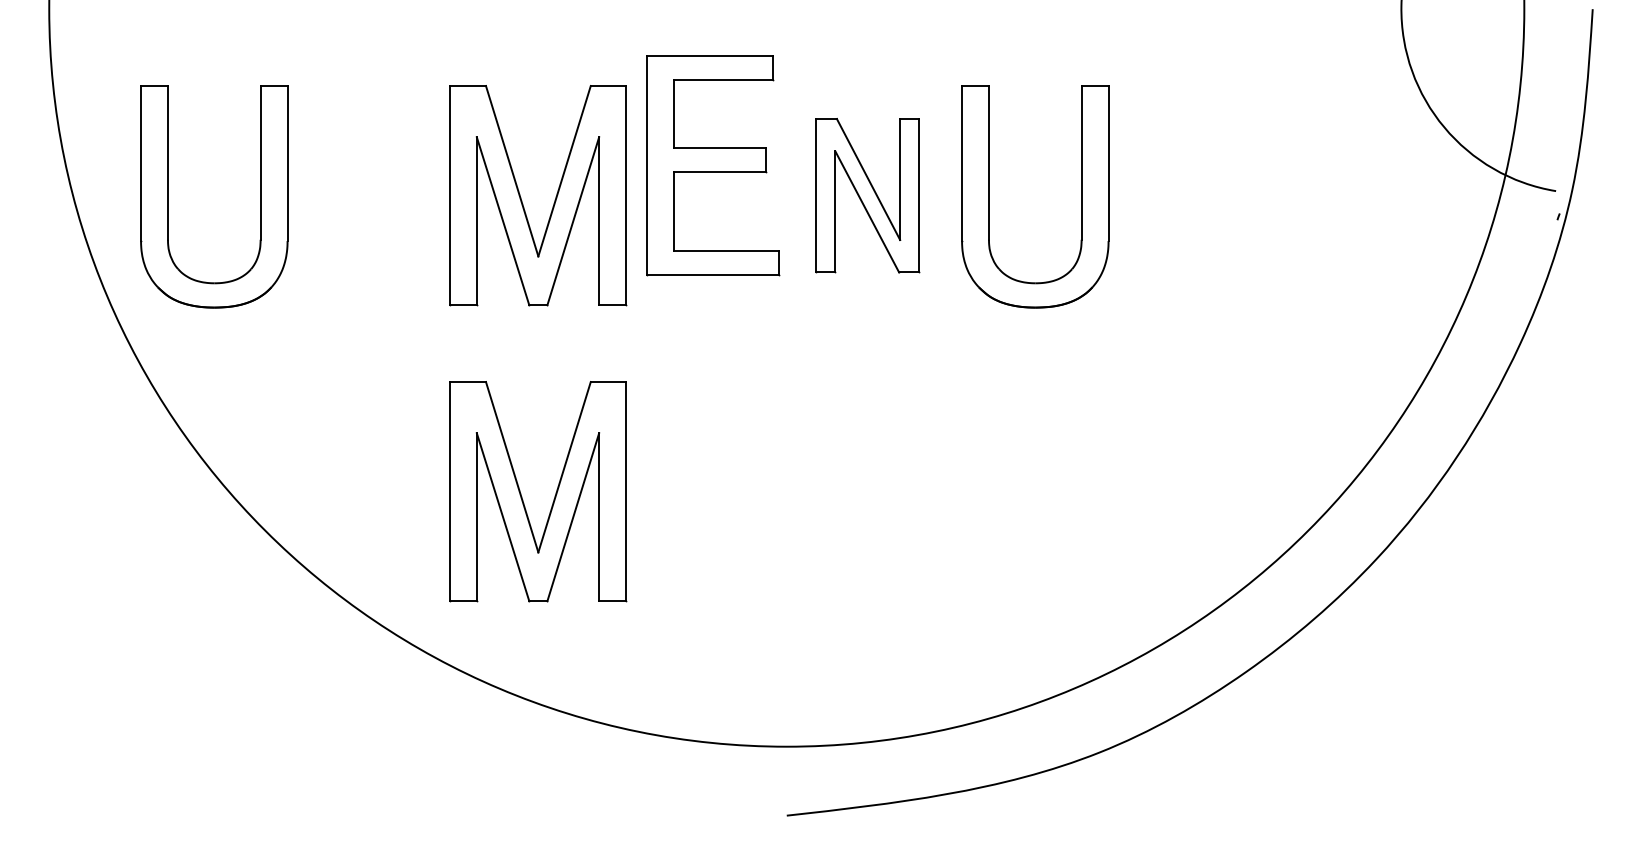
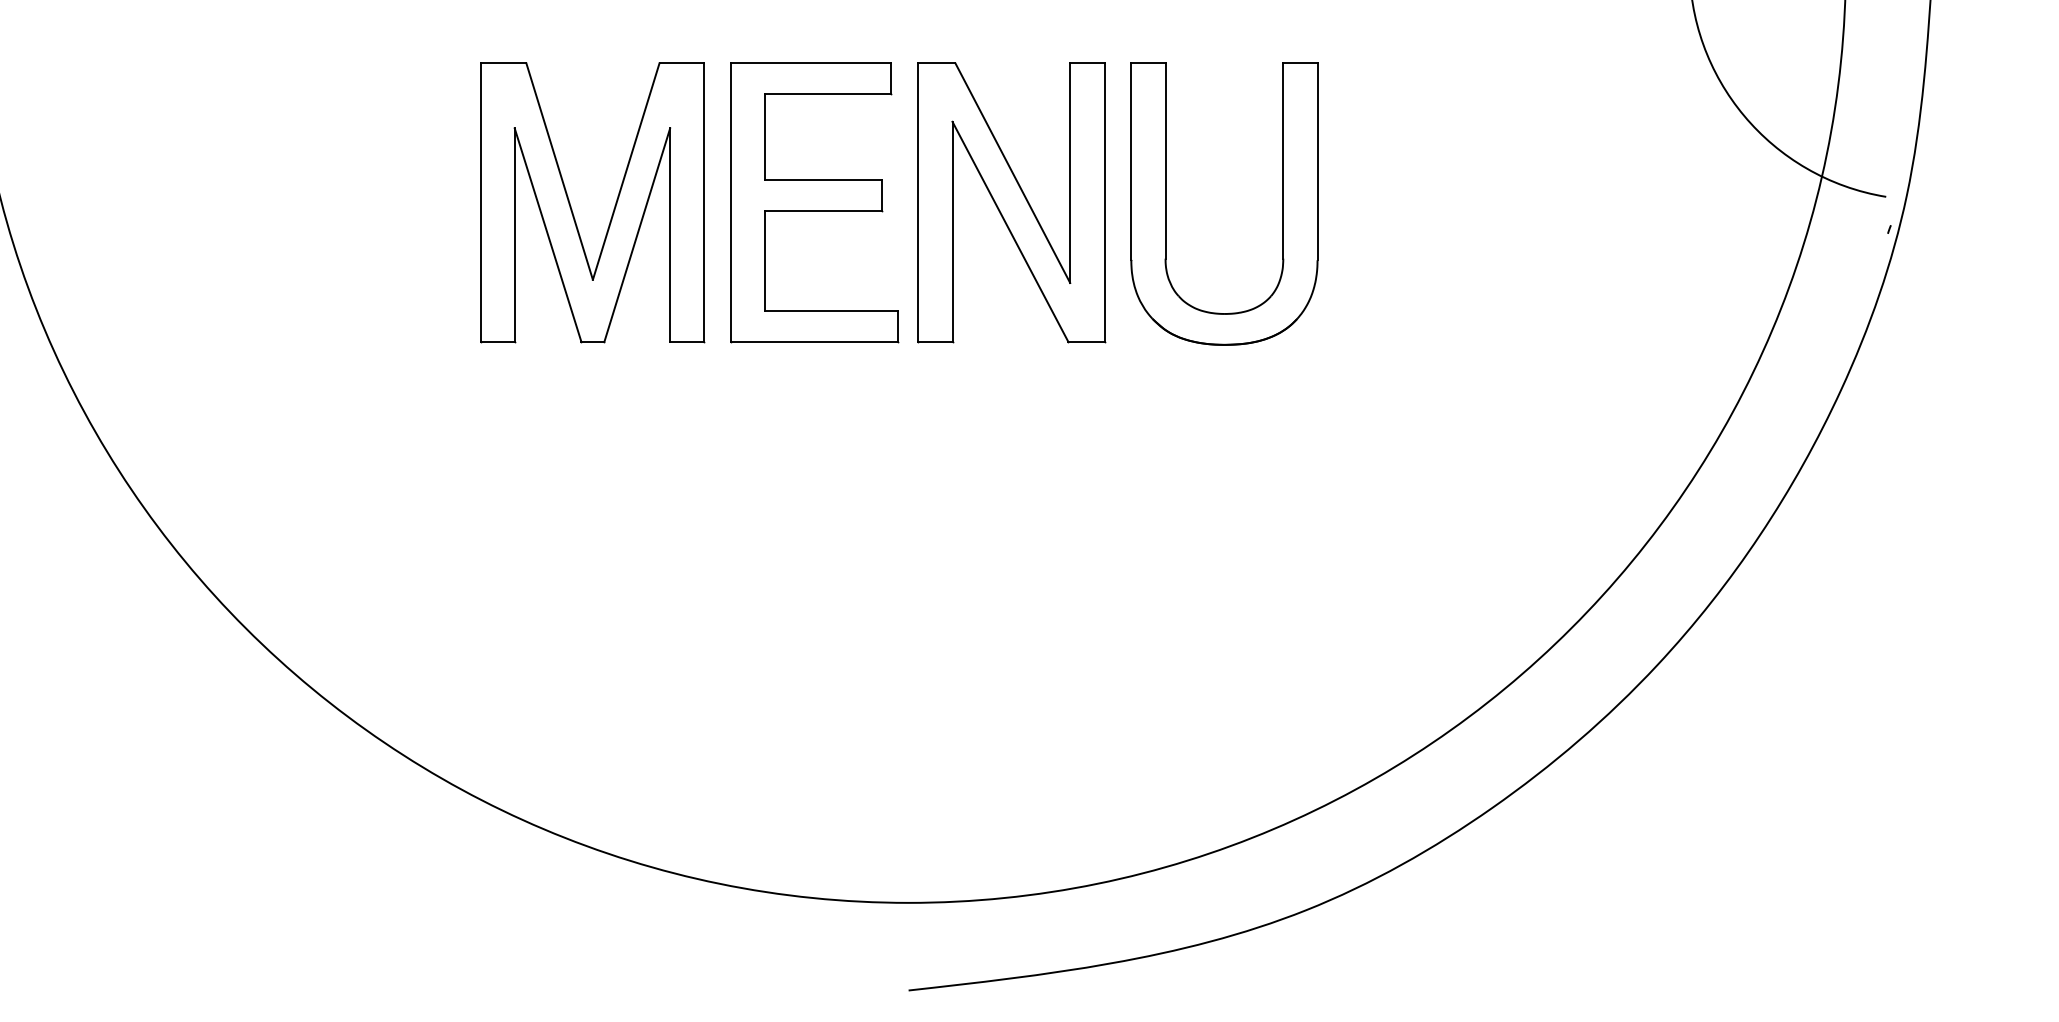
part: (713, 165) -> (815, 202), moved
part: (867, 195) -> (1011, 202), size x1.43
part: (168, 196) -> (122, 203), removed
part: (554, 495) -> (613, 583), removed

